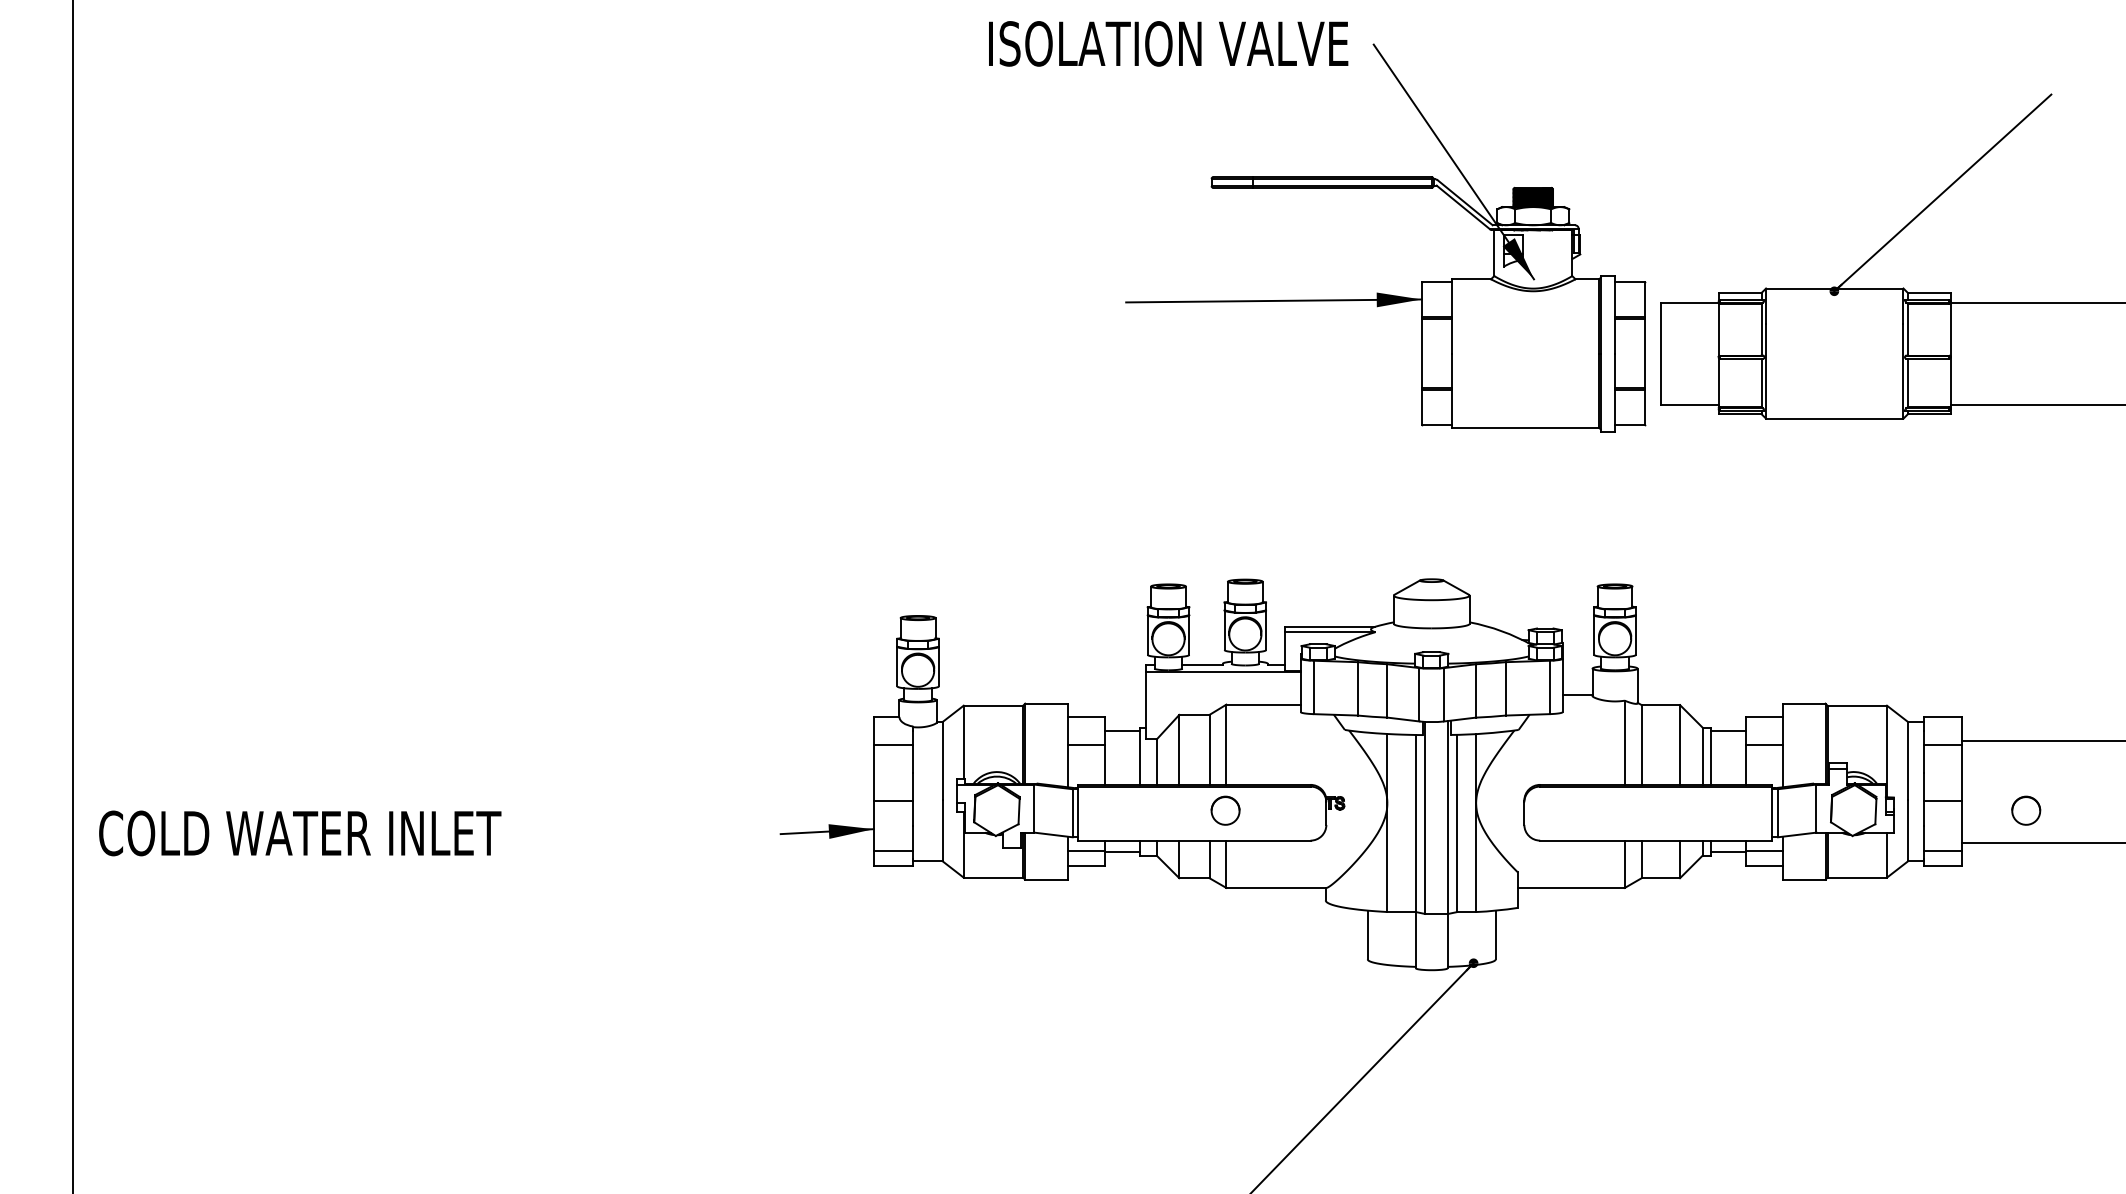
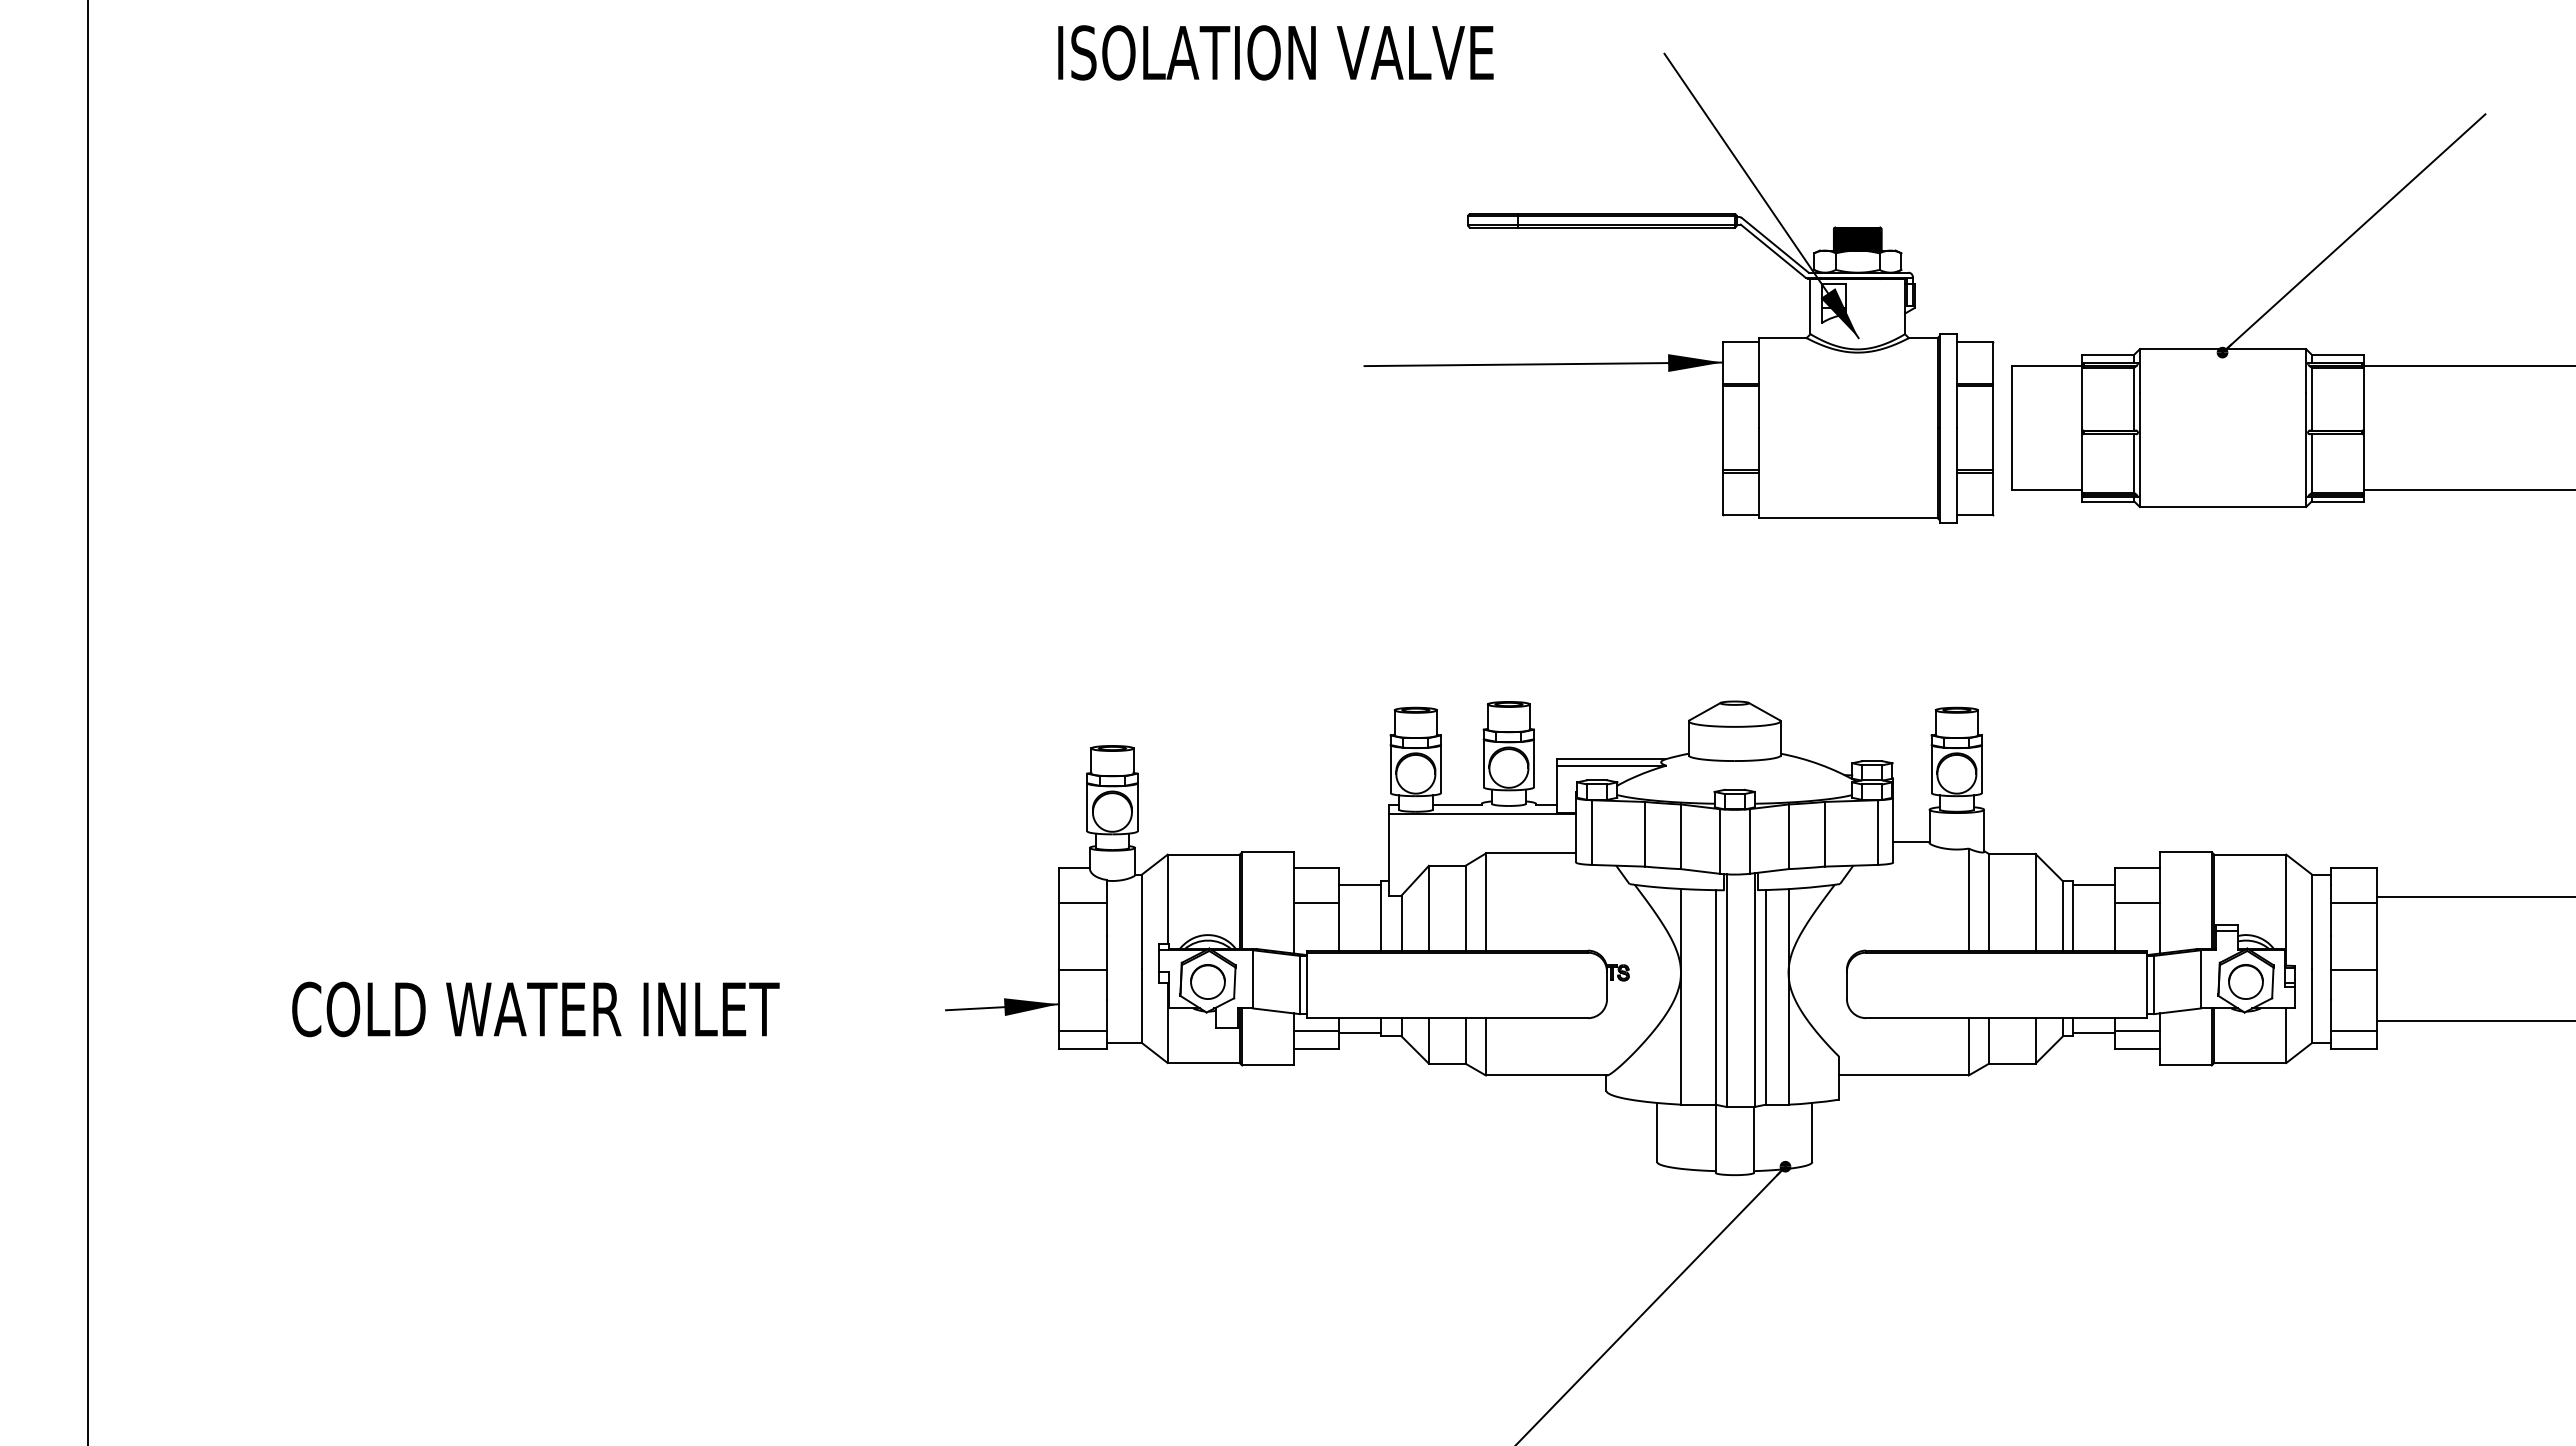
text: (1168, 43) -> (1275, 52), moved
part: (1225, 810) -> (1207, 981), moved
part: (2025, 810) -> (2245, 981), moved
text: (299, 833) -> (535, 1009), moved

